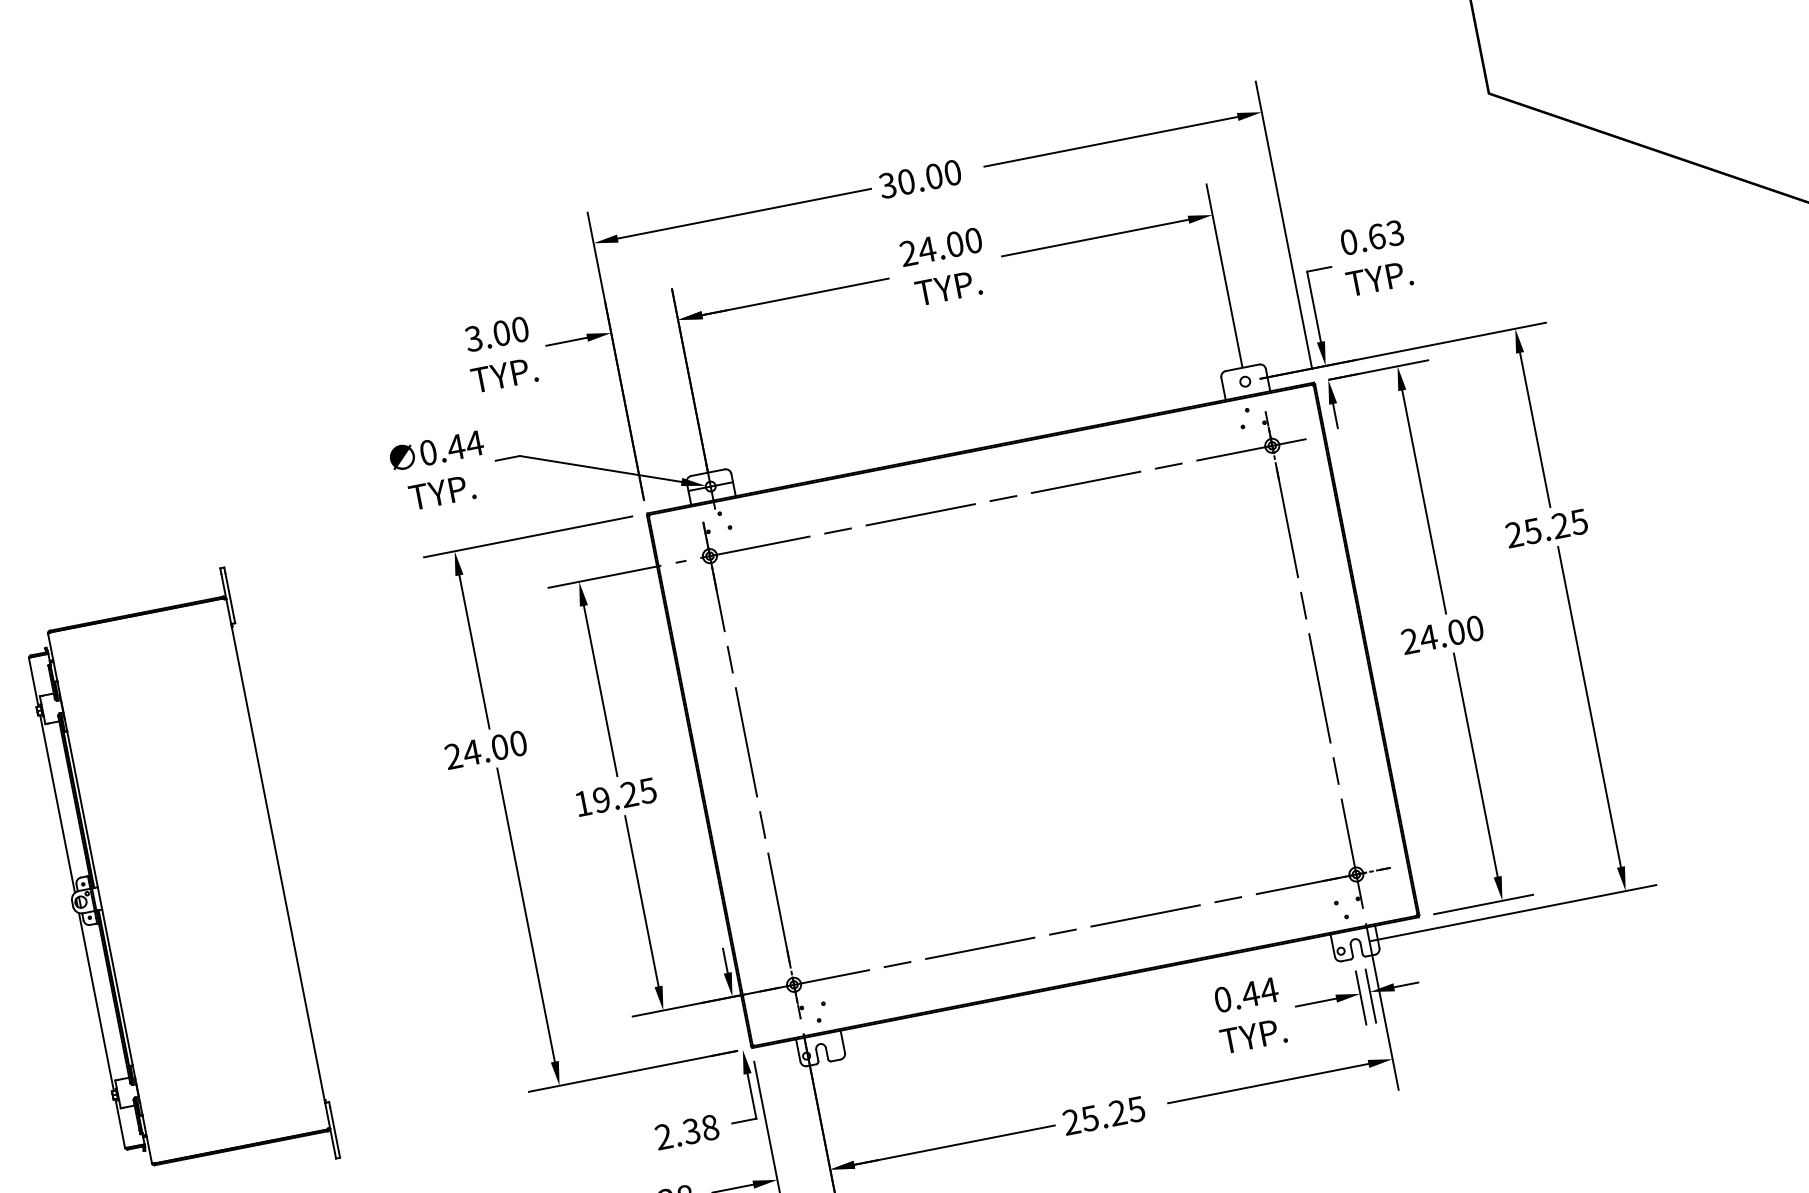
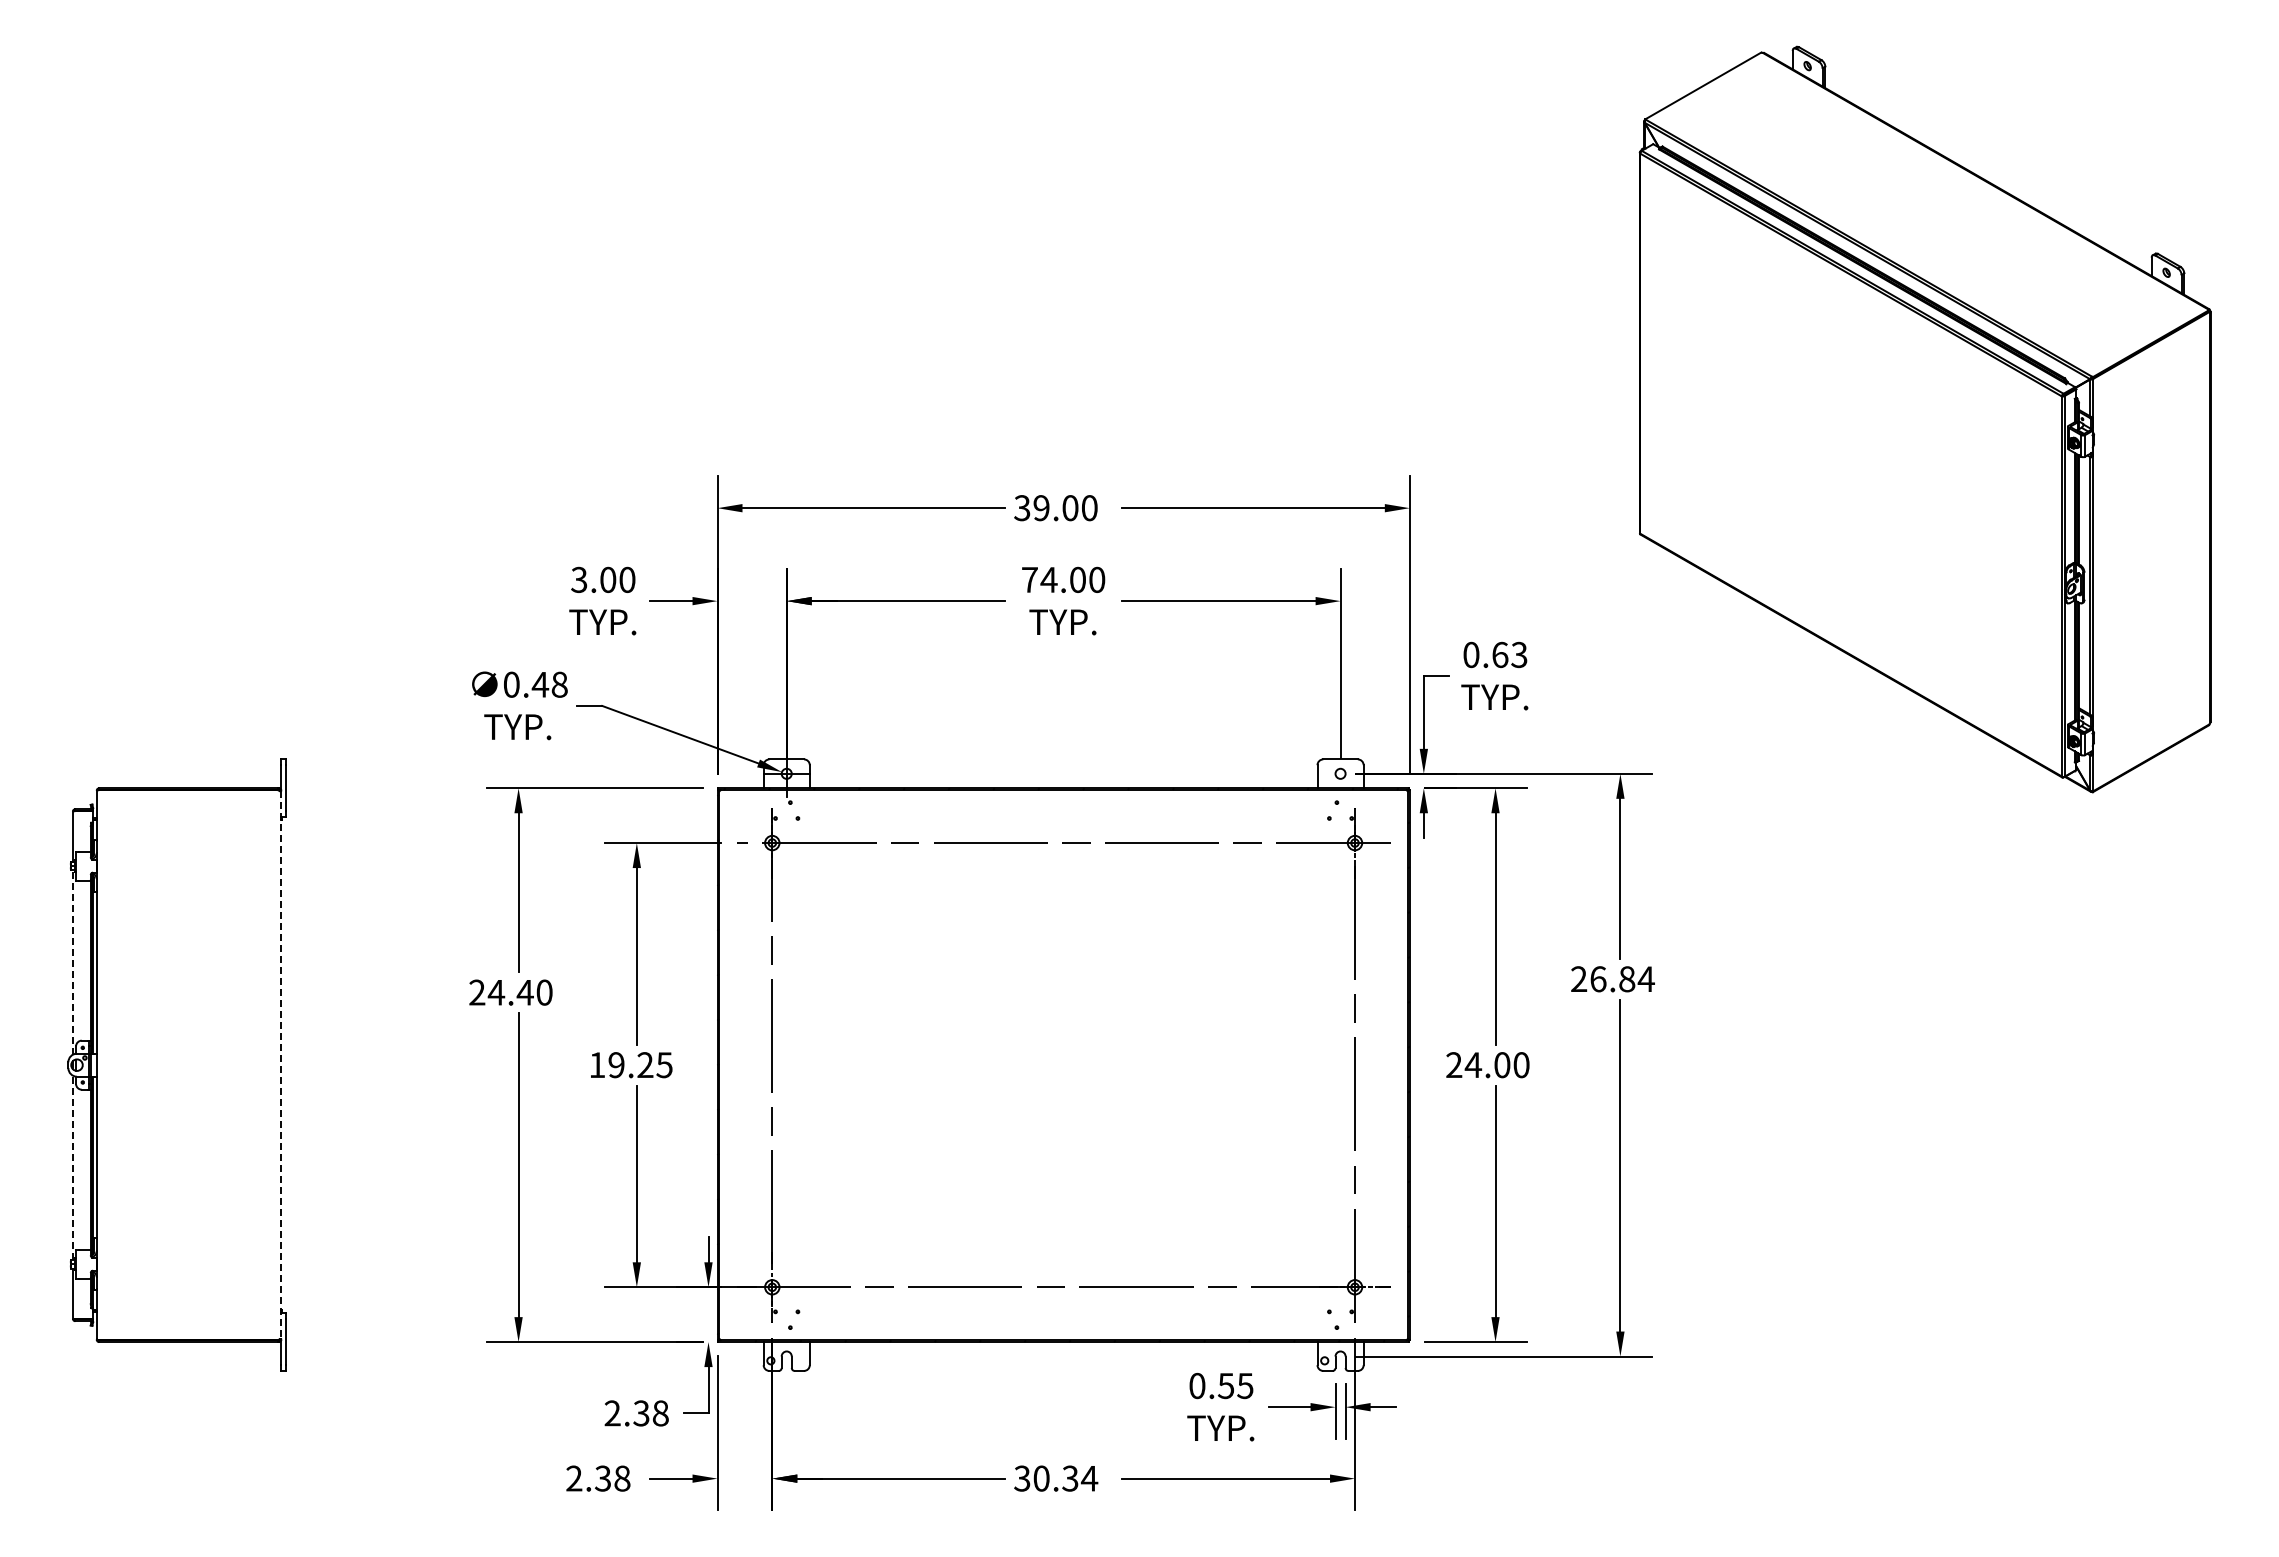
text: (906, 182) -> (1041, 508), 30.00 -> 39.00
text: (908, 253) -> (1029, 579), 24.00 -> 74.00
text: (474, 443) -> (559, 684), 0.44 -> 0.48
text: (1556, 526) -> (1622, 979), 25.25 -> 26.84
text: (499, 747) -> (524, 992), 24.00 -> 24.40
line: (57, 803) -> (72, 962), solid -> dashed
line: (278, 863) -> (281, 1065), solid -> dashed
text: (1259, 992) -> (1235, 1386), 0.44 -> 0.55
line: (95, 1001) -> (72, 1167), solid -> dashed
text: (1104, 1115) -> (1056, 1478), 25.25 -> 30.34

